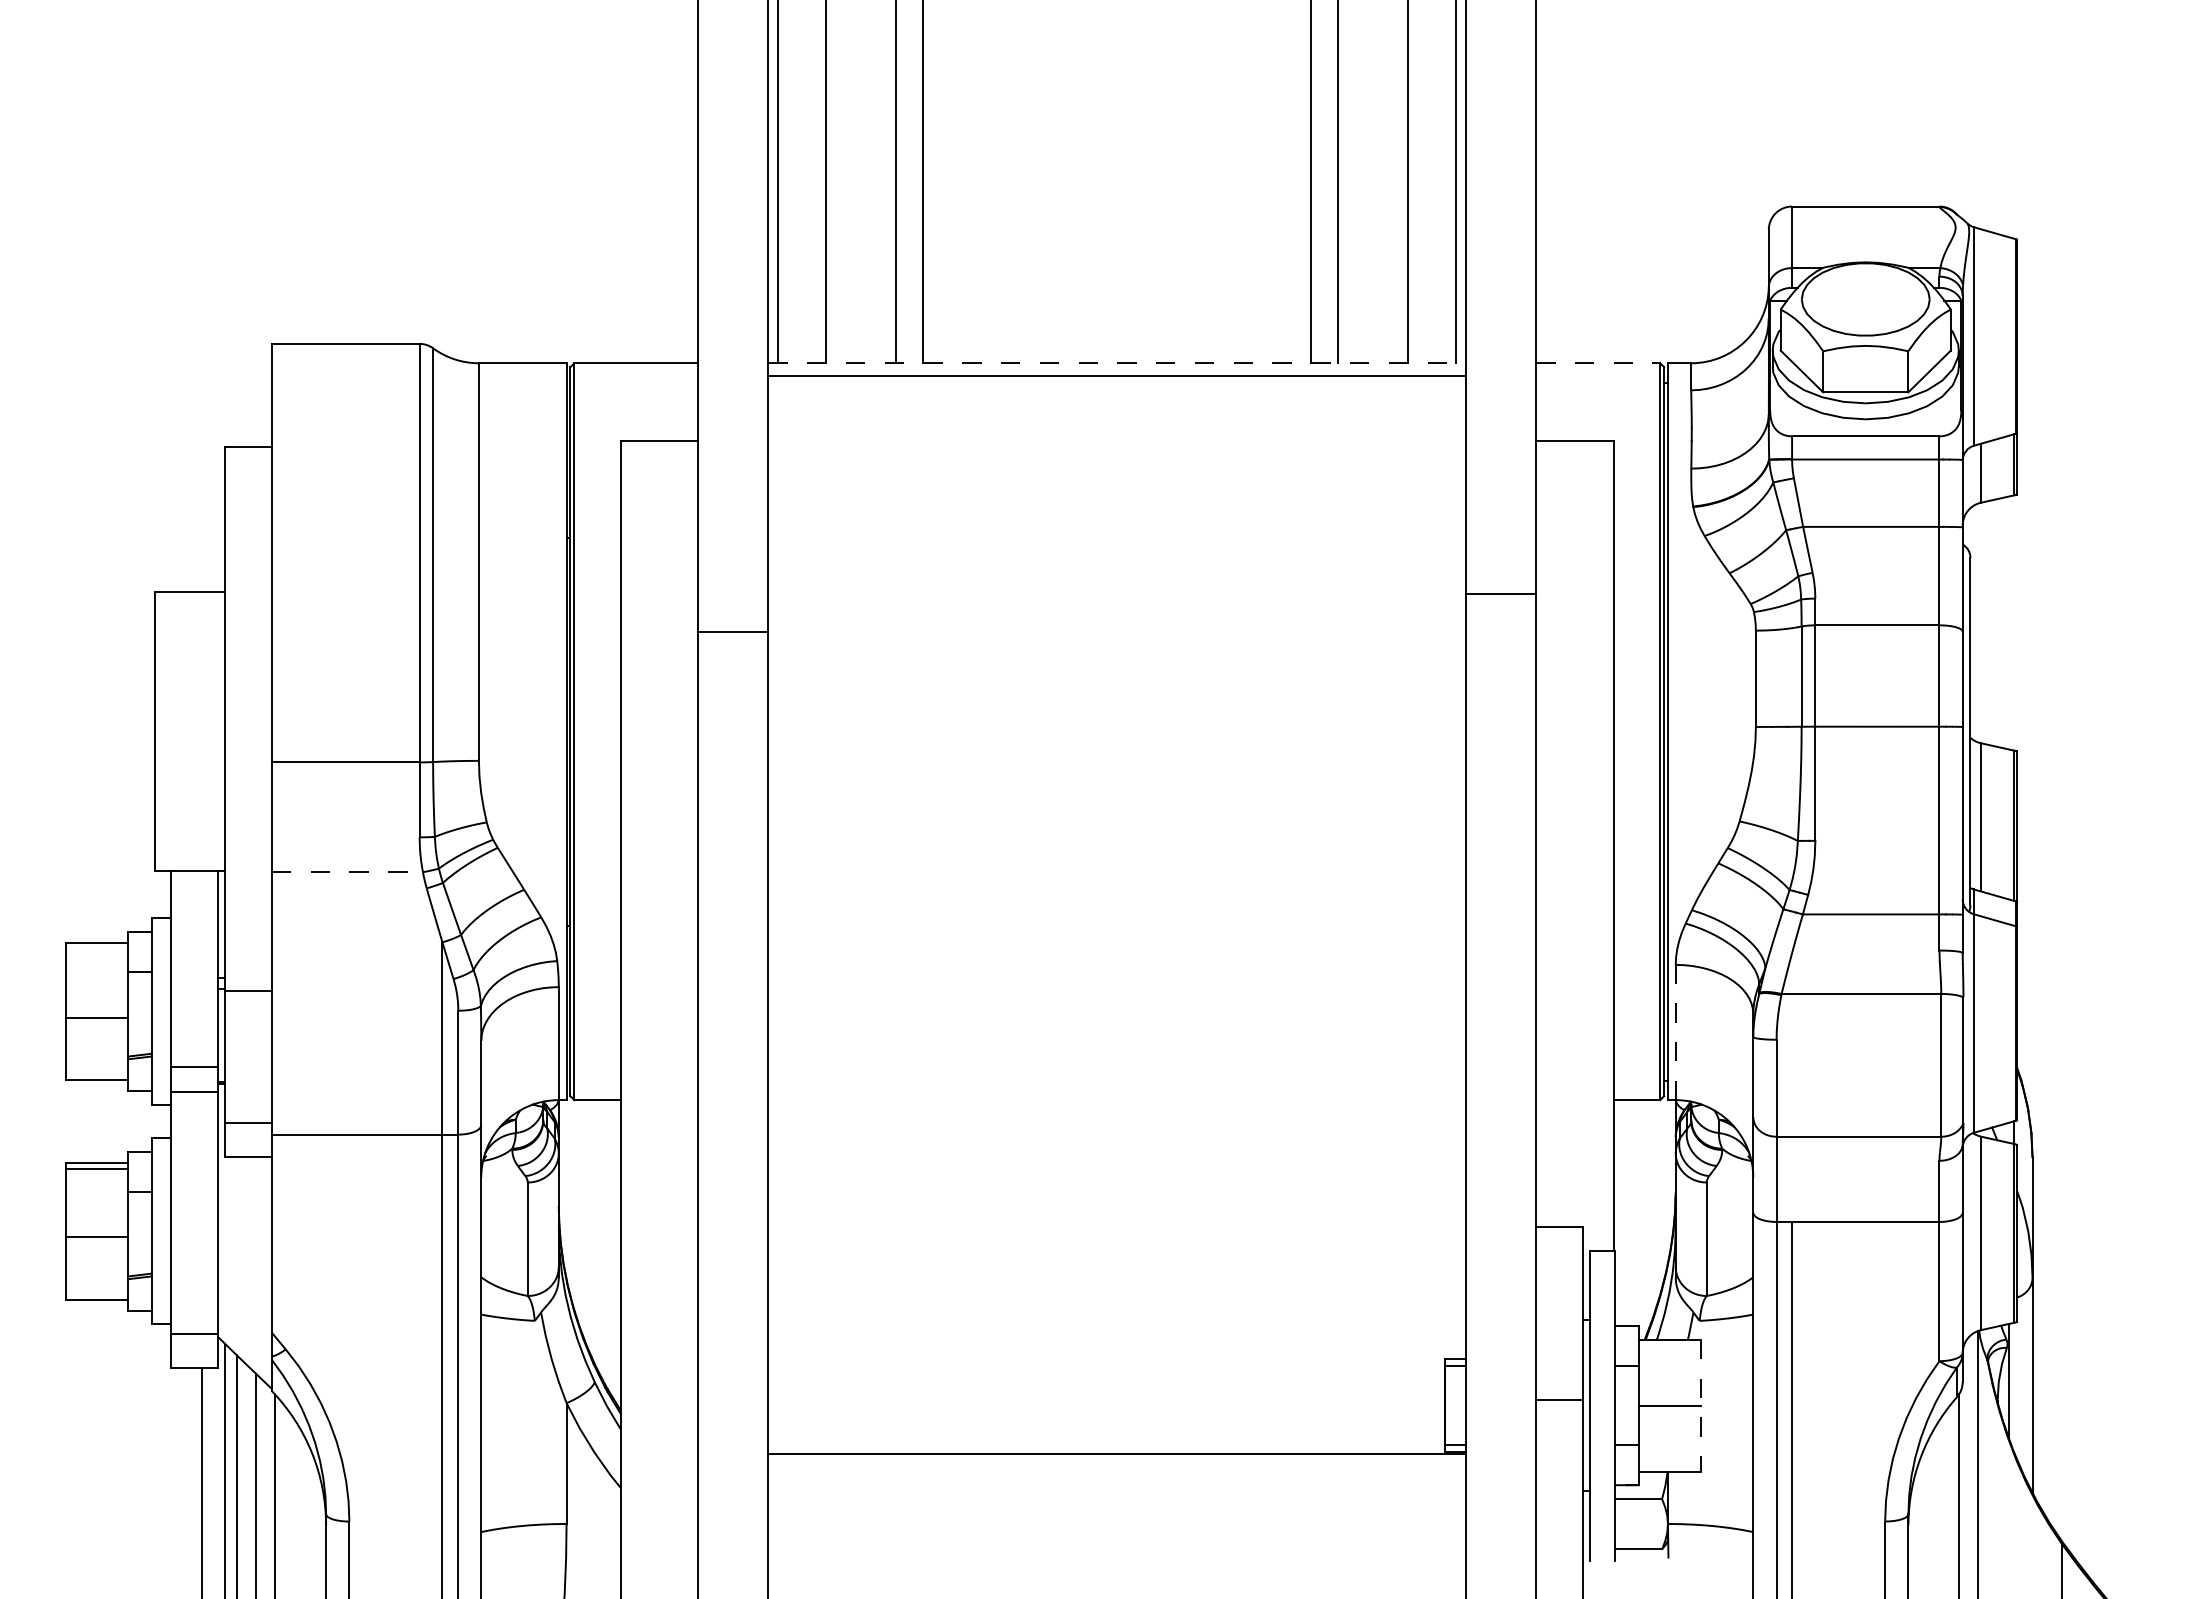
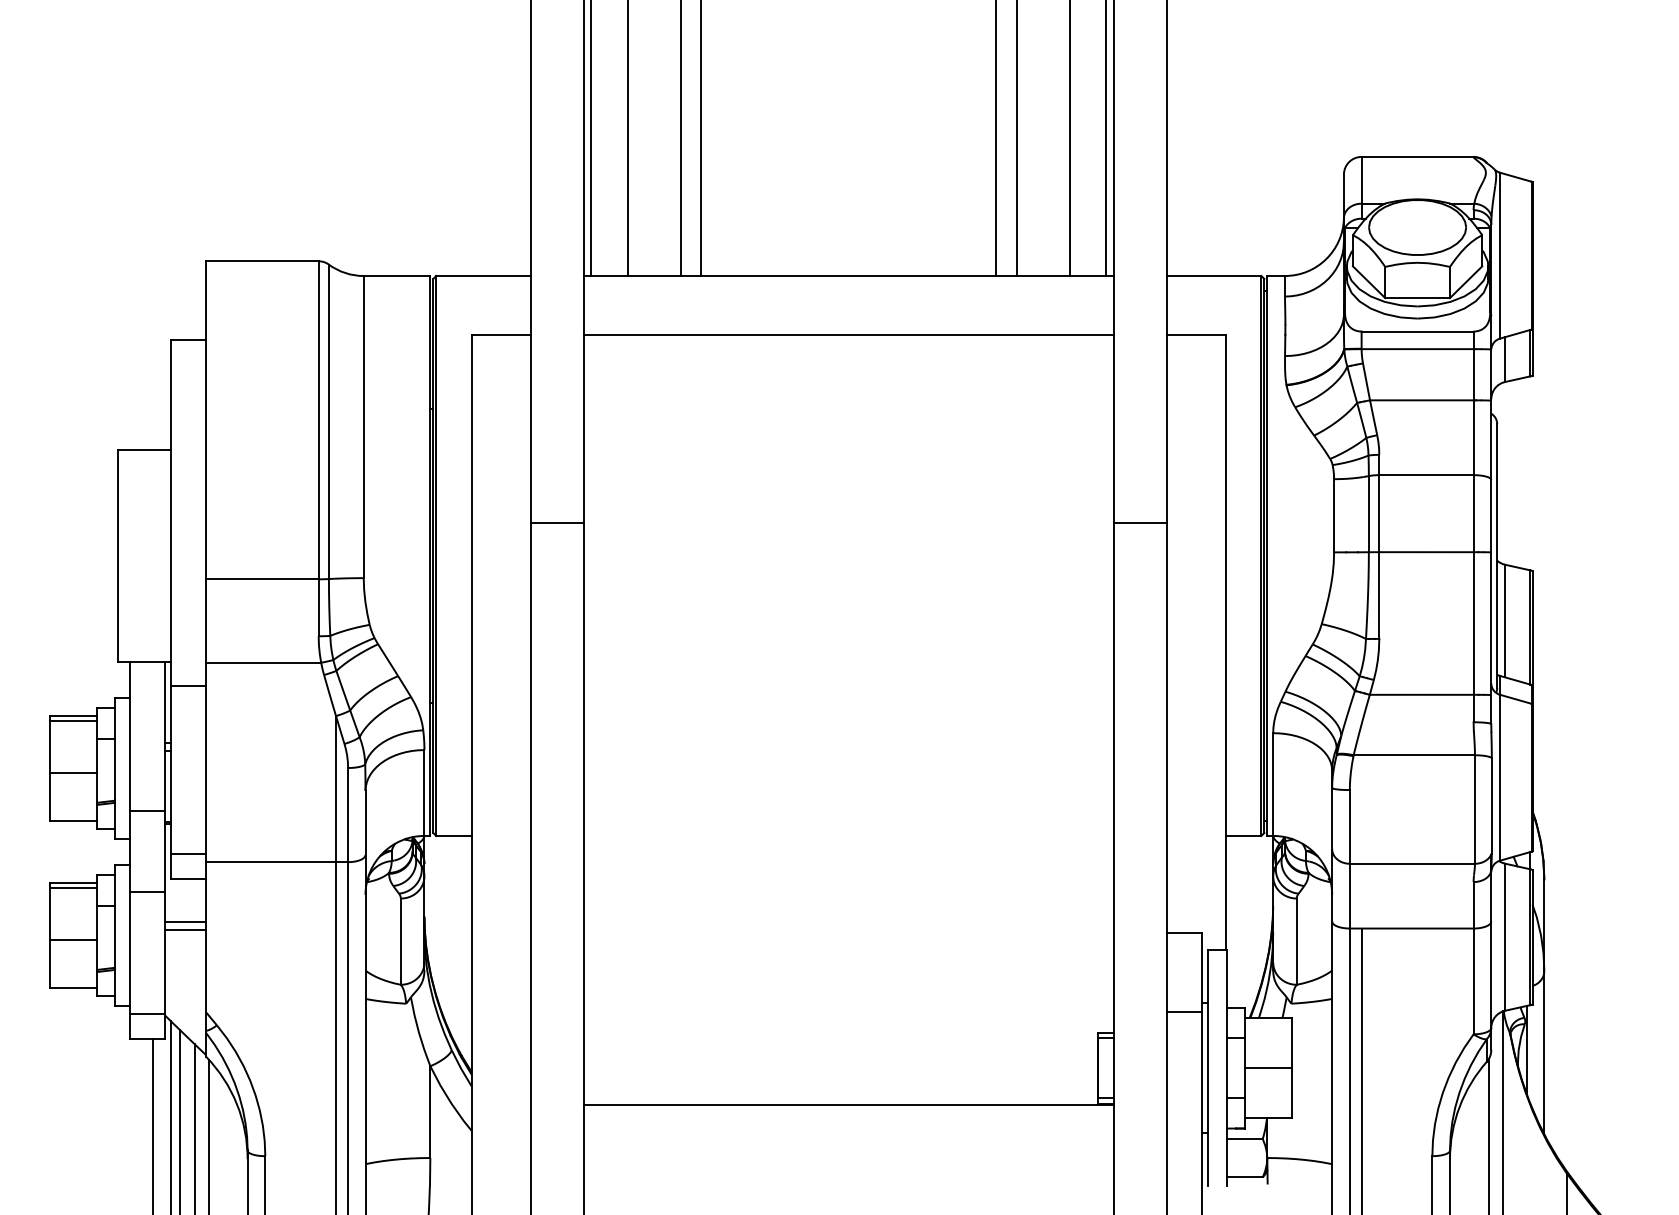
line: (1117, 363) -> (848, 276), dashed -> solid
line: (1598, 363) -> (1214, 276), dashed -> solid
line: (1117, 375) -> (848, 334), moved
line: (1501, 593) -> (1140, 523), moved
line: (733, 631) -> (557, 523), moved
line: (347, 872) -> (263, 662), dashed -> solid
line: (97, 948) -> (73, 720), added
line: (248, 991) -> (188, 686), moved
line: (1675, 1032) -> (1273, 784), dashed -> solid
line: (194, 1091) -> (147, 892), moved
line: (244, 1213) -> (185, 922), added
line: (244, 1224) -> (185, 930), added
line: (1559, 1400) -> (1184, 1012), moved
line: (1700, 1405) -> (1292, 1067), dashed -> solid

